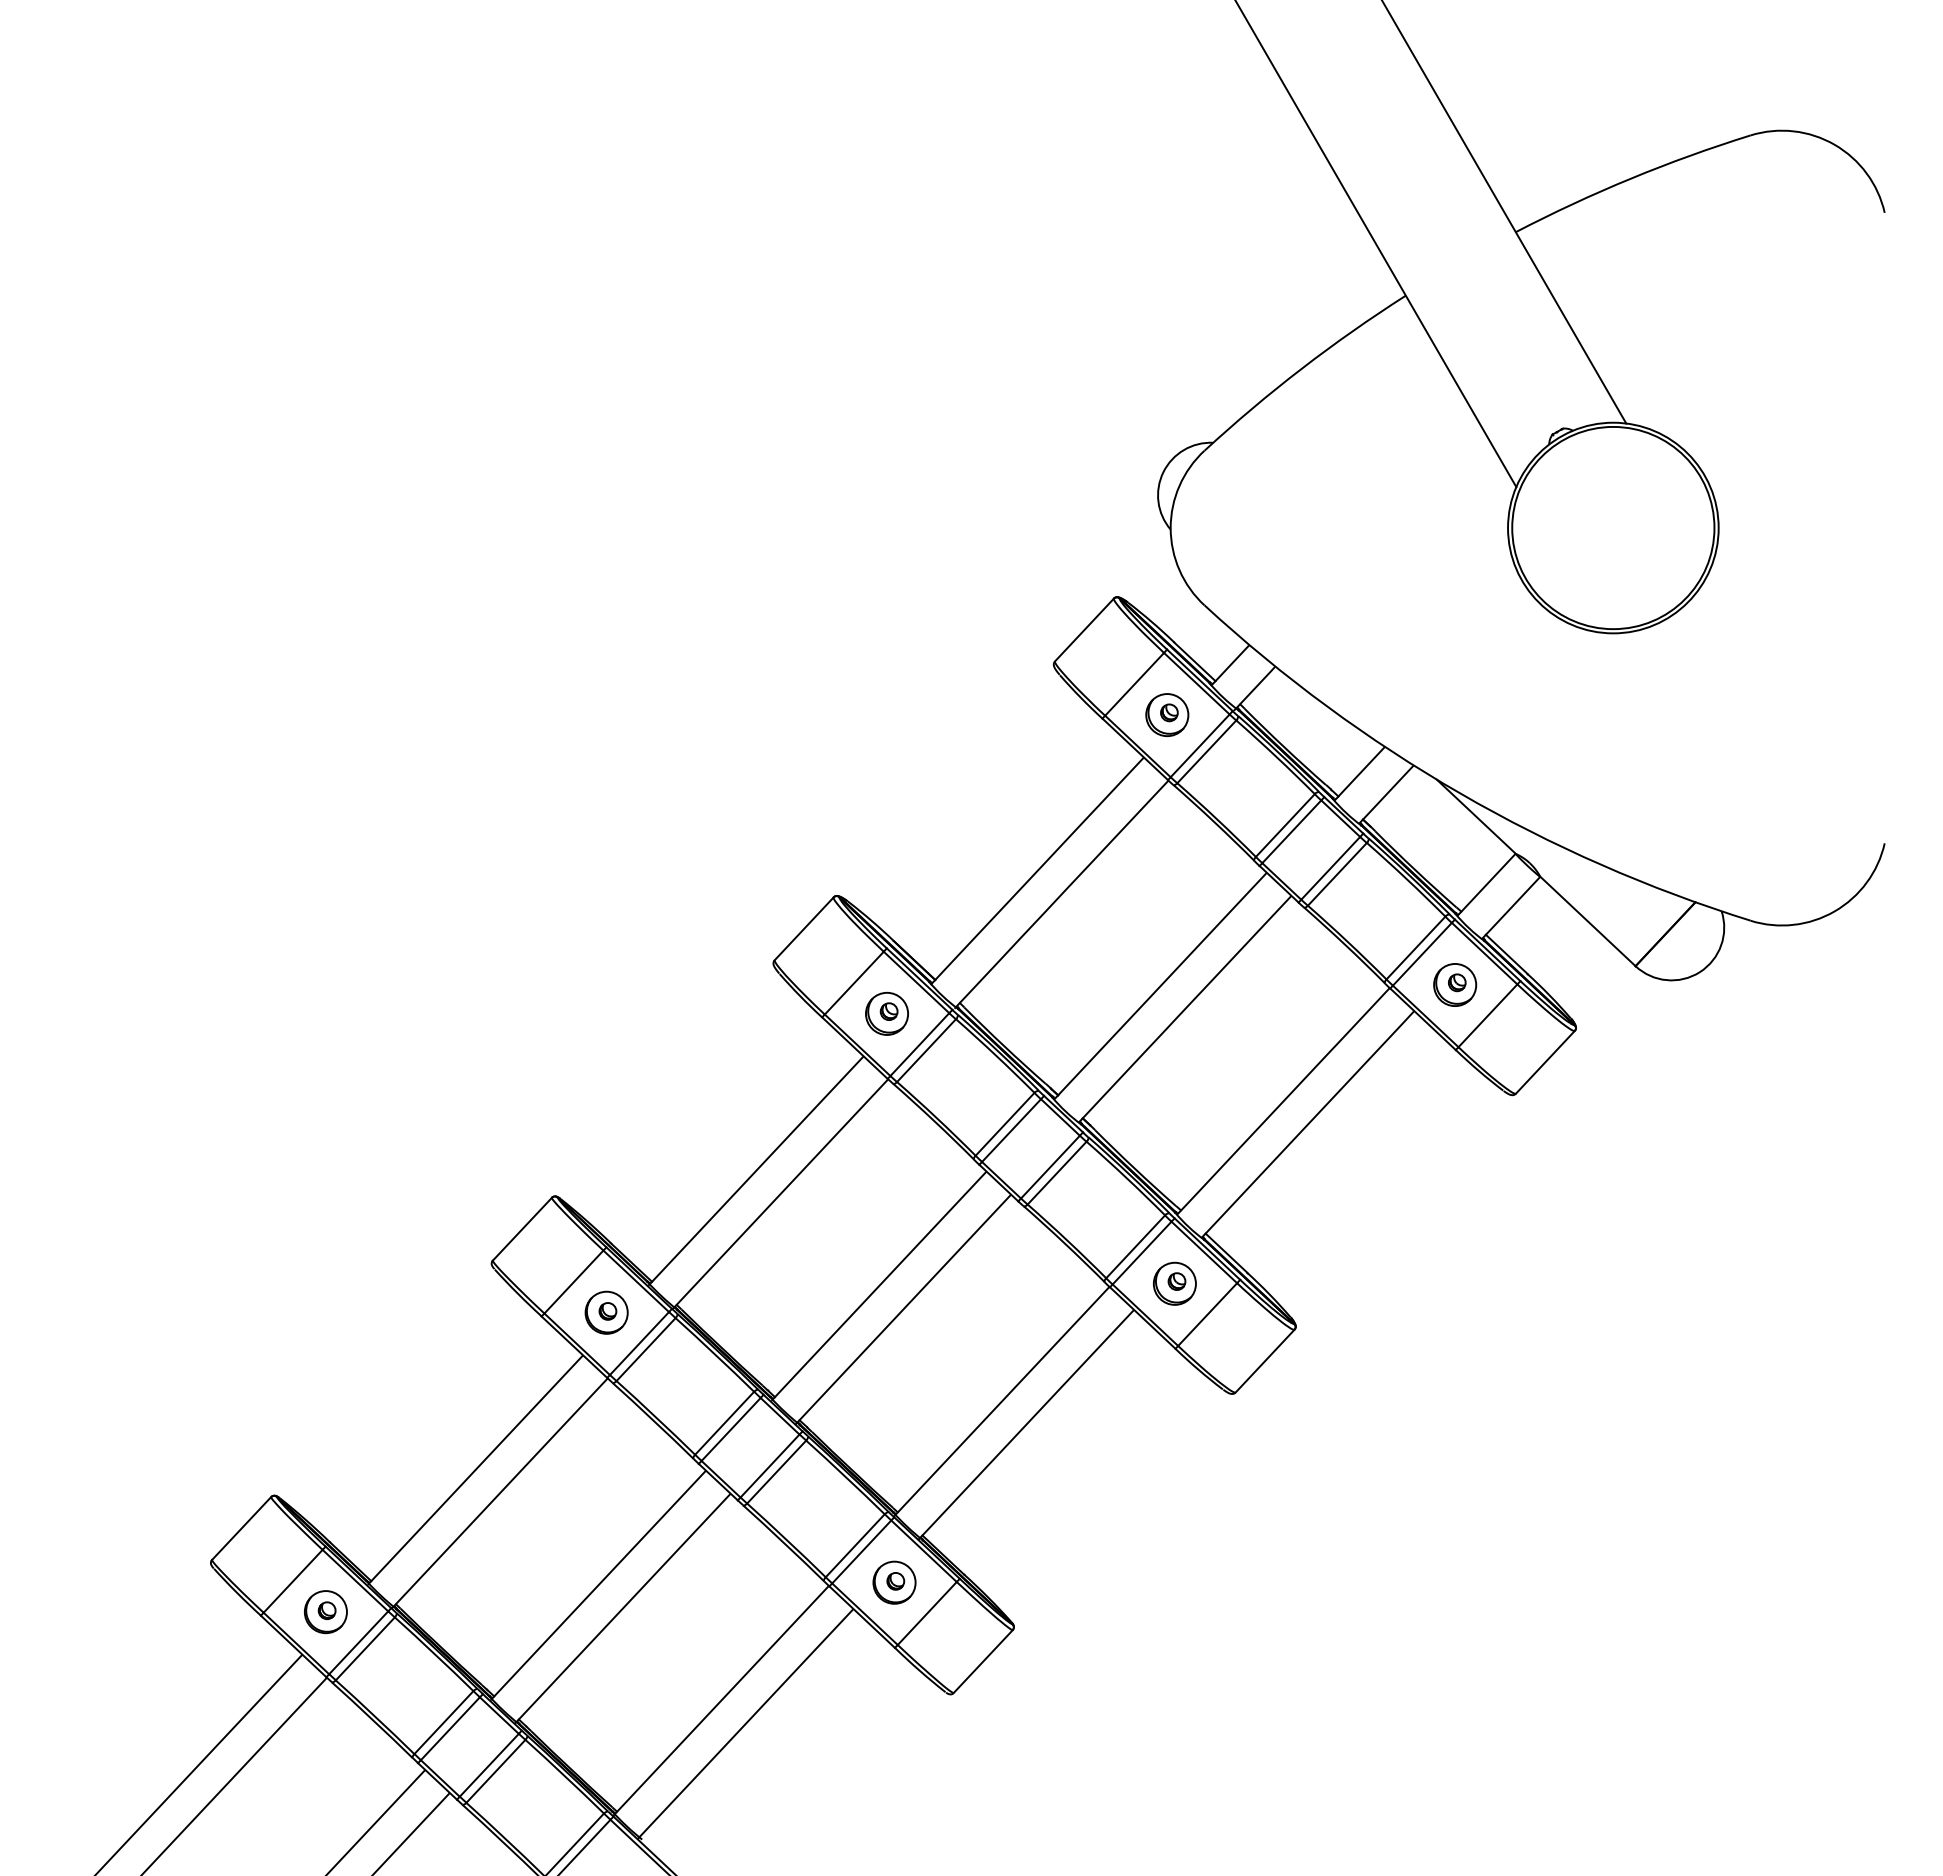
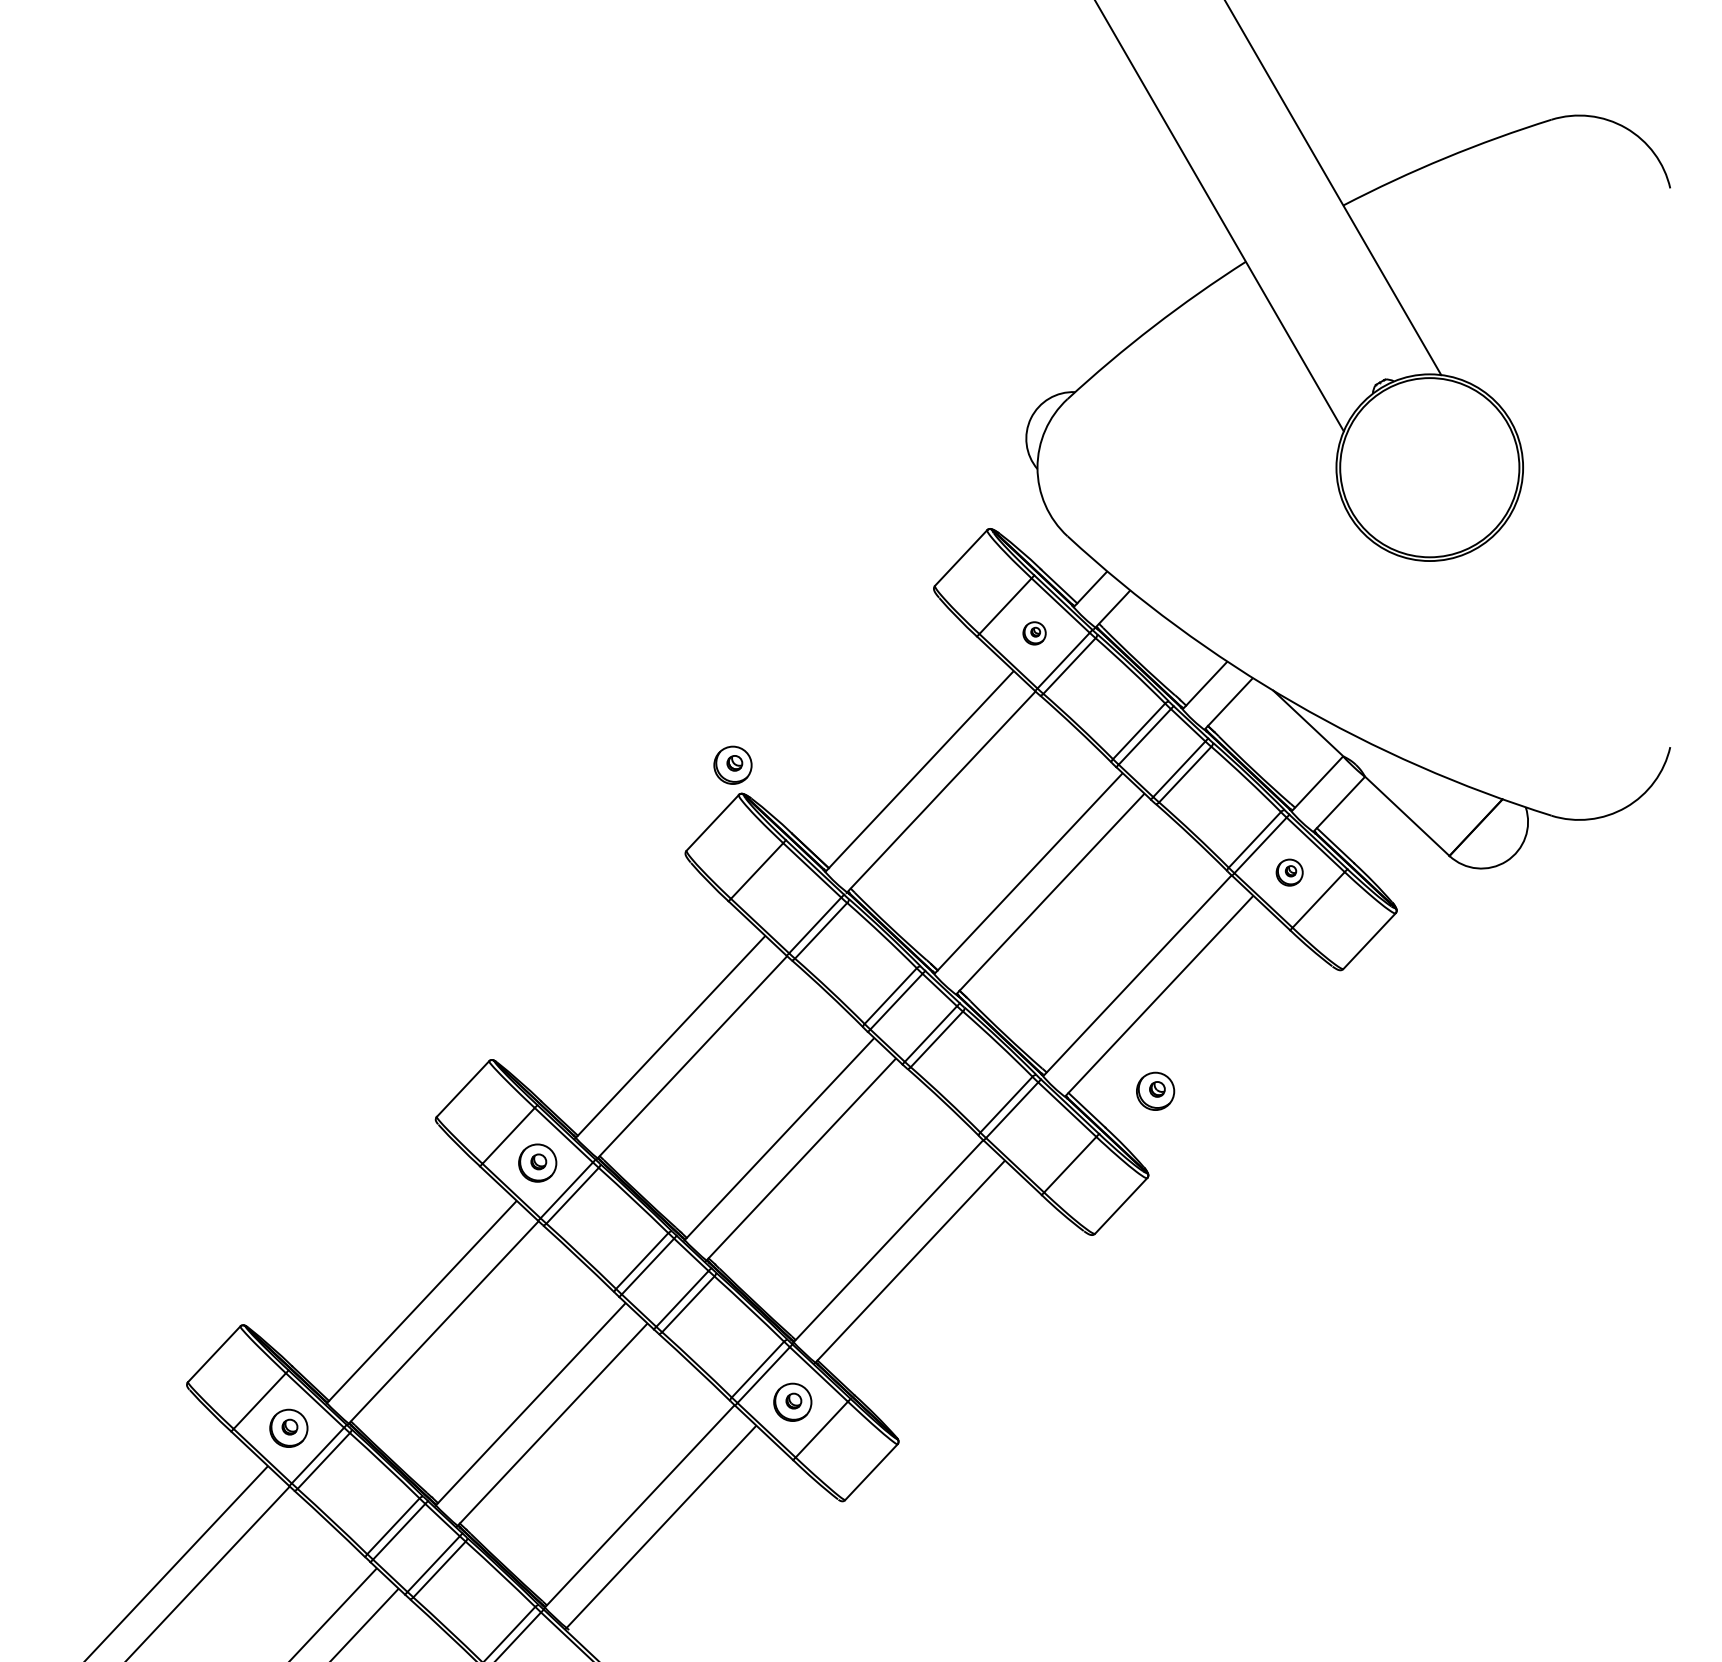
part: (1167, 714) -> (1034, 632), size x0.6
part: (1455, 984) -> (1289, 872), size x0.7
part: (886, 1013) -> (732, 764), moved
part: (1174, 1283) -> (1155, 1091), moved

